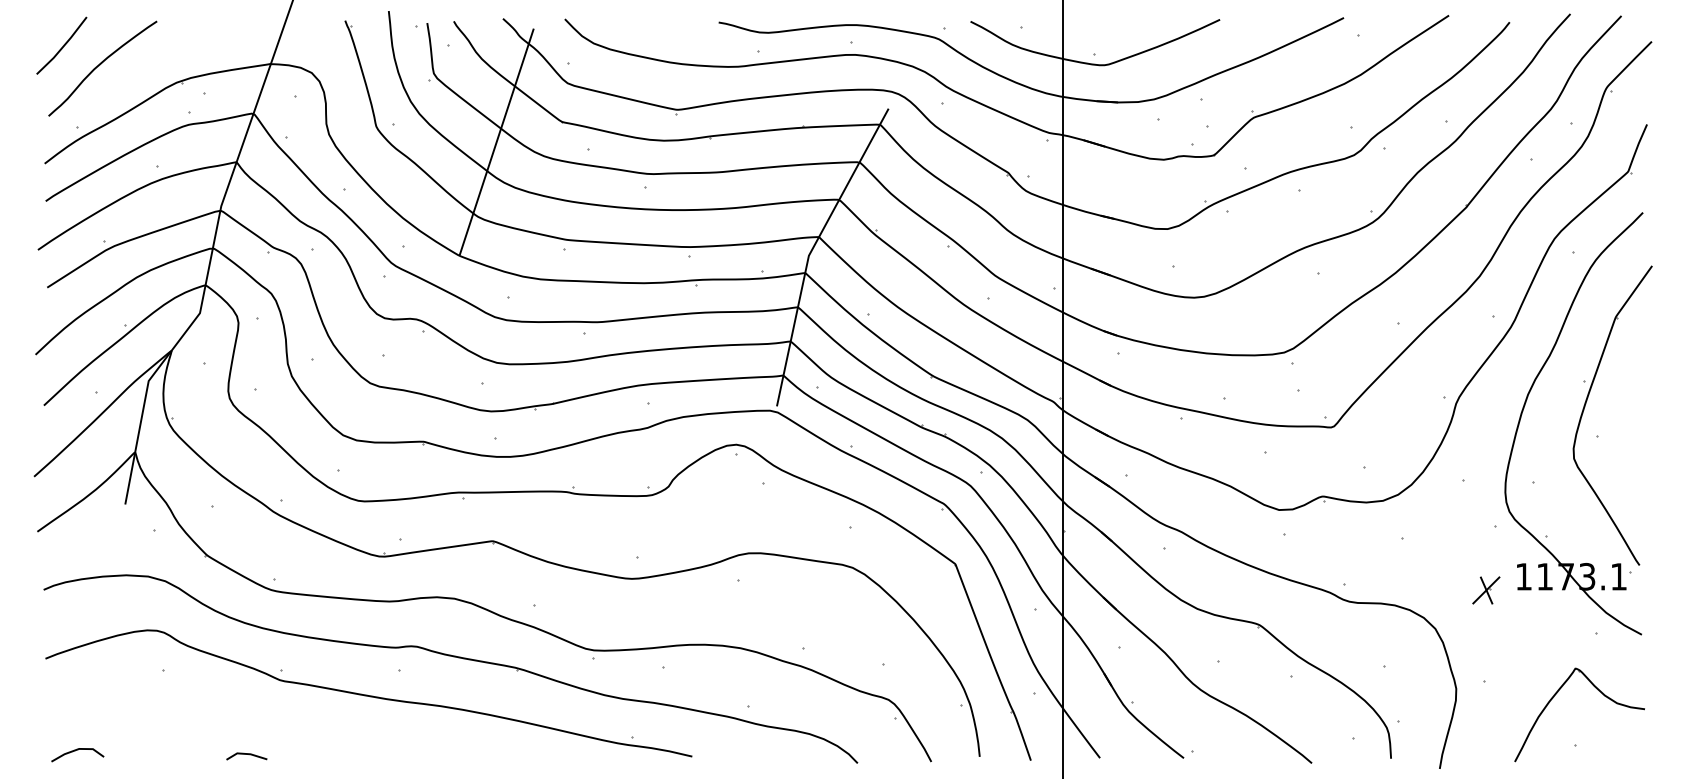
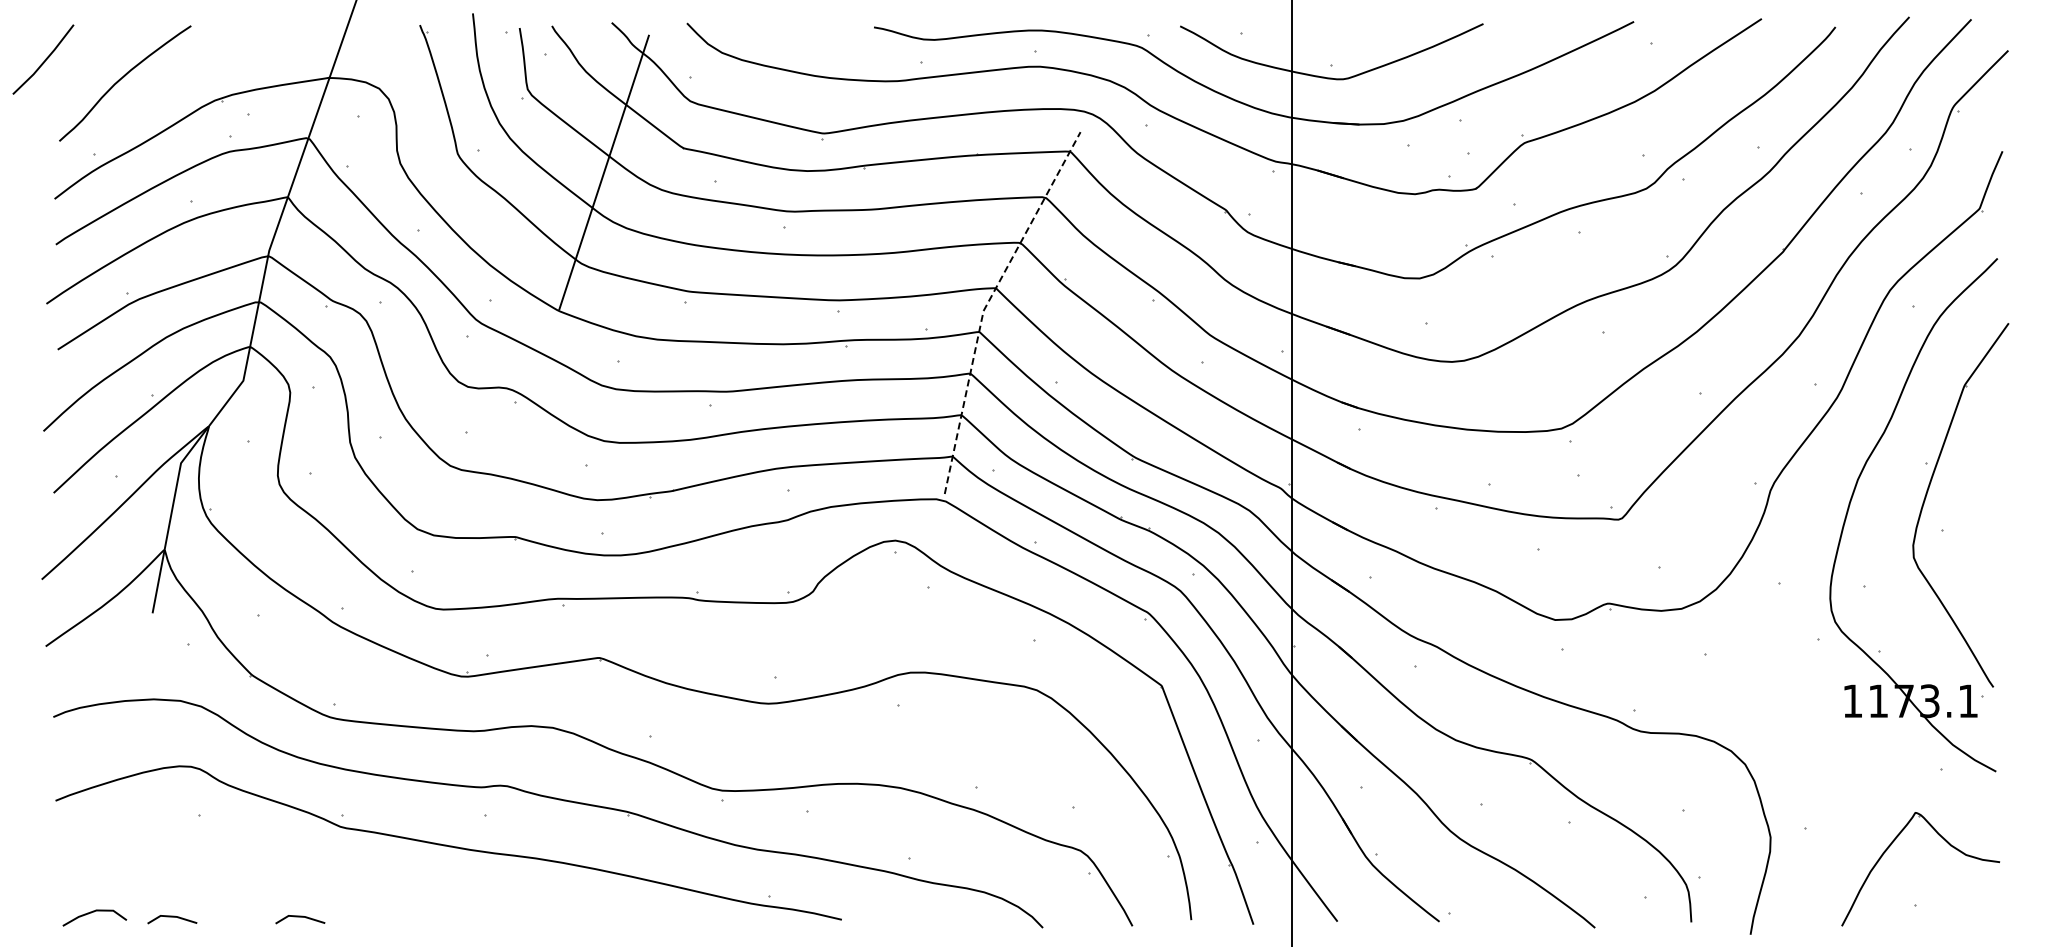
line: (62, 46) -> (44, 60), moved
line: (812, 249) -> (987, 303), solid -> dashed
part: (1485, 590) -> (1806, 717), removed
line: (141, 754) -> (172, 917), added

